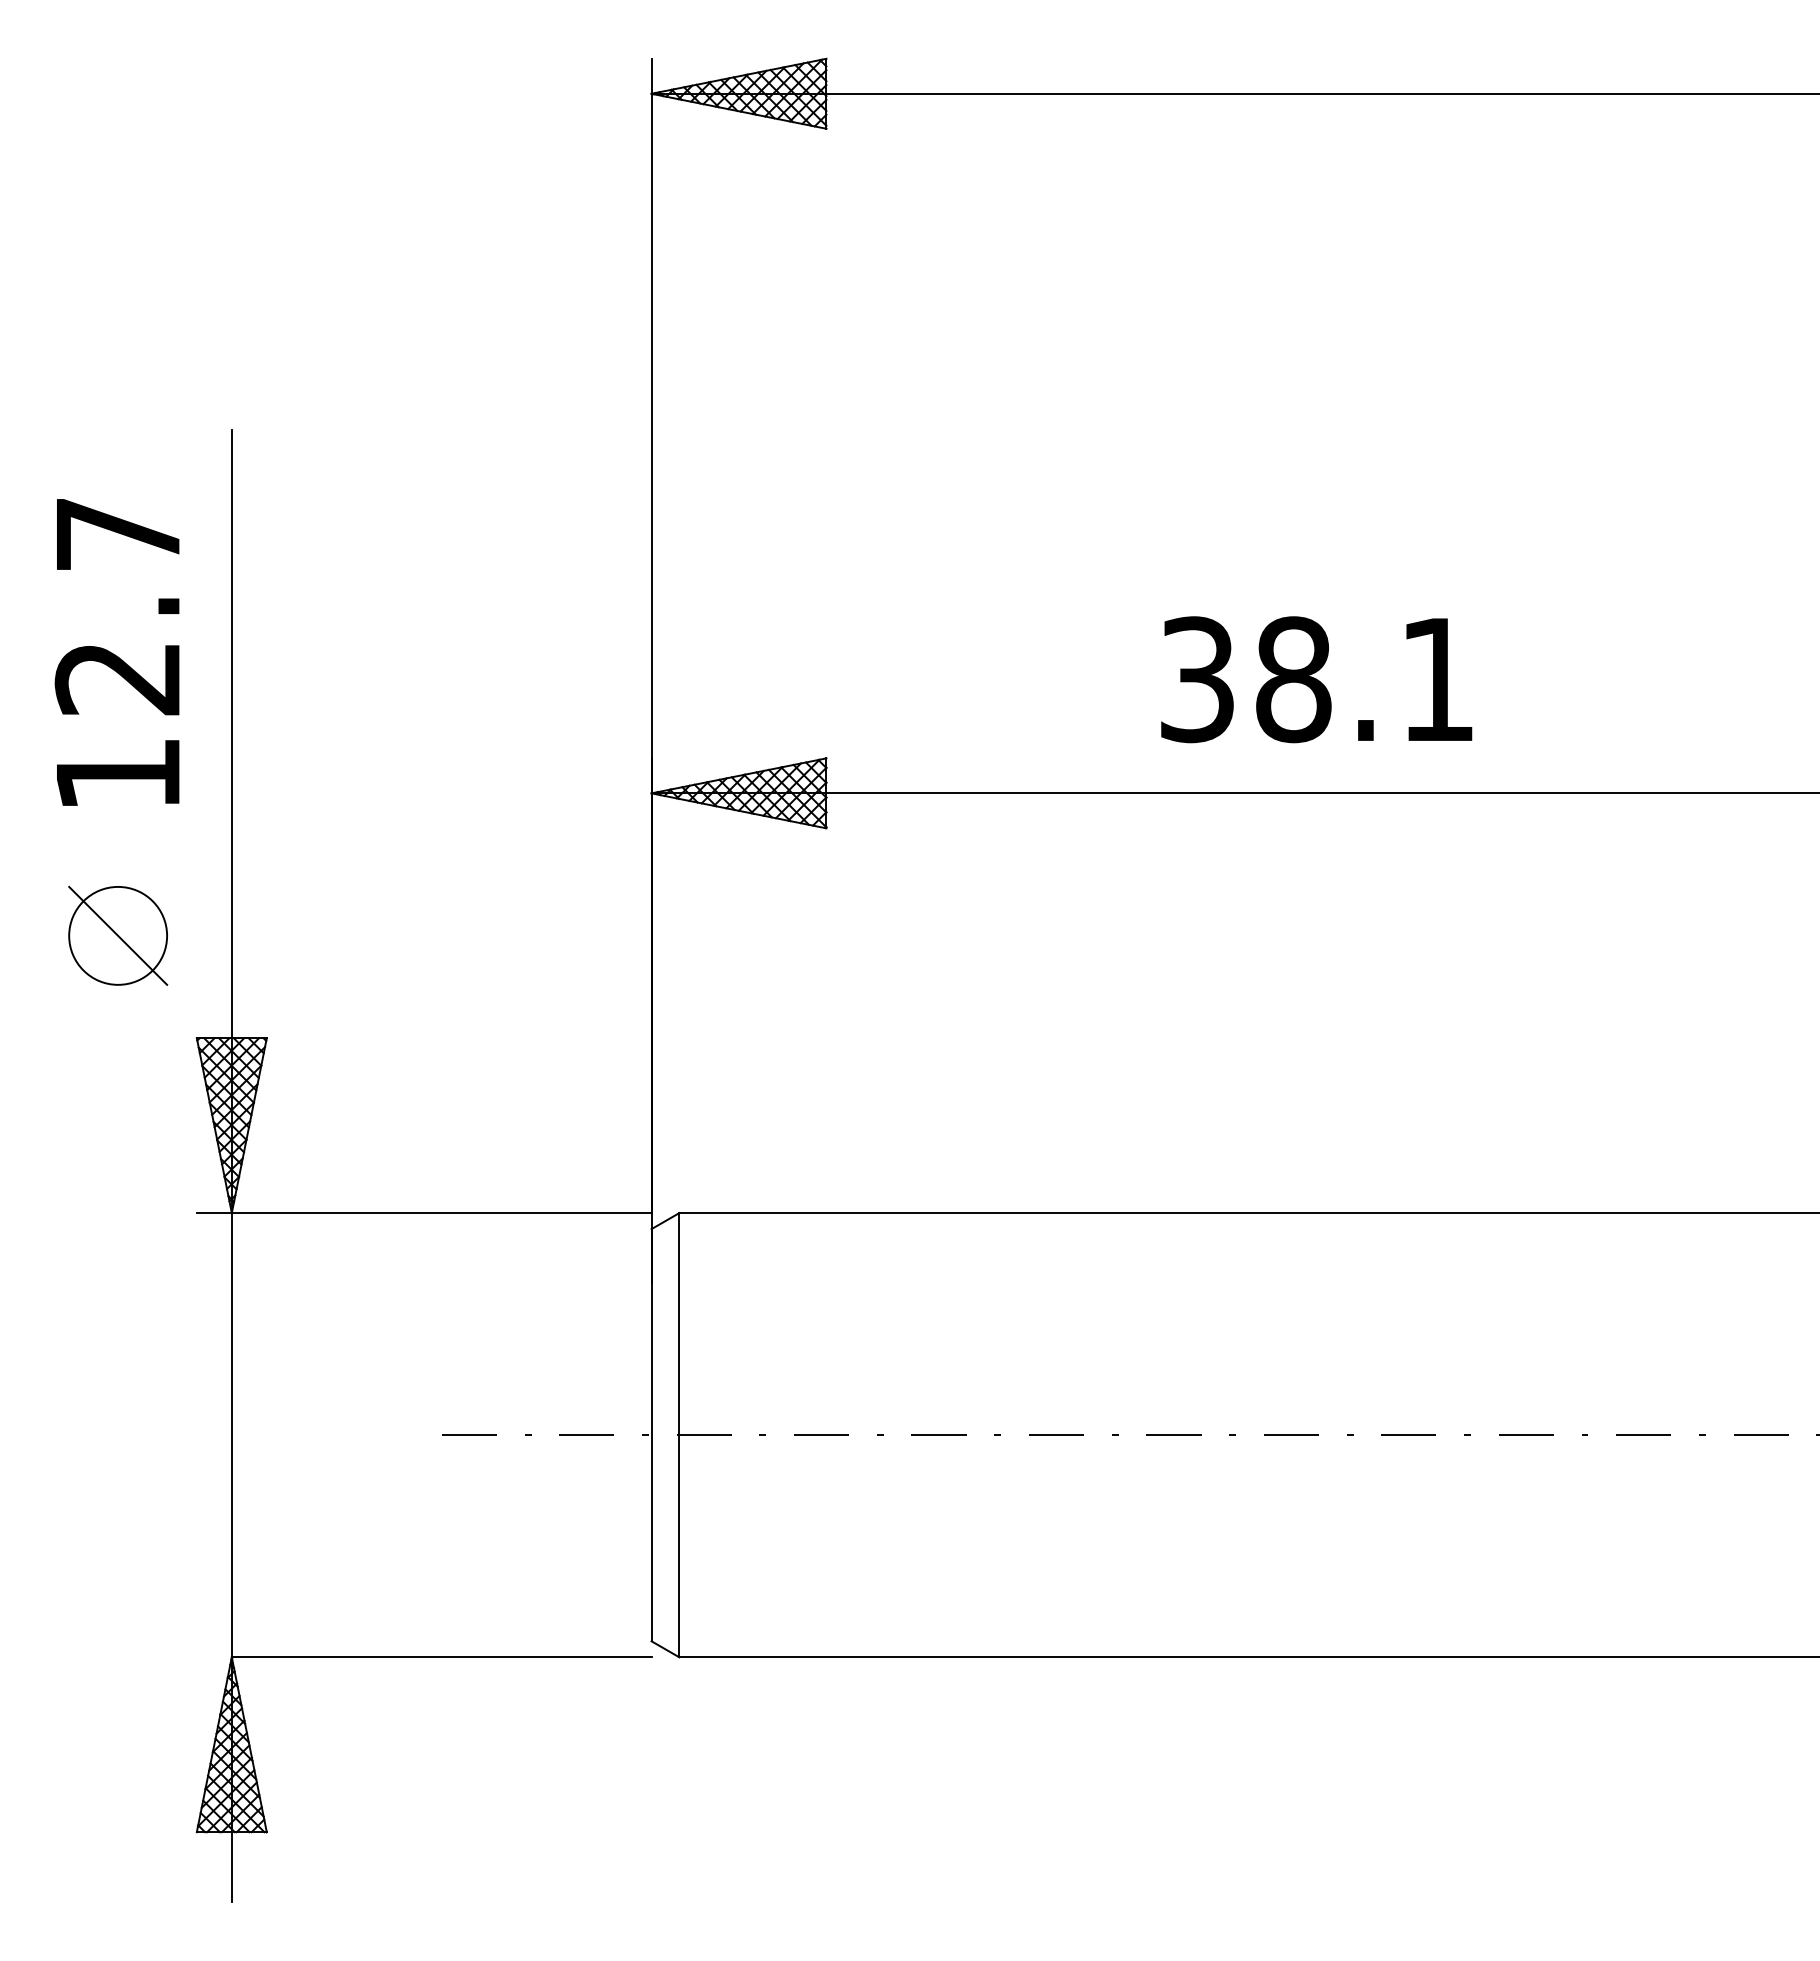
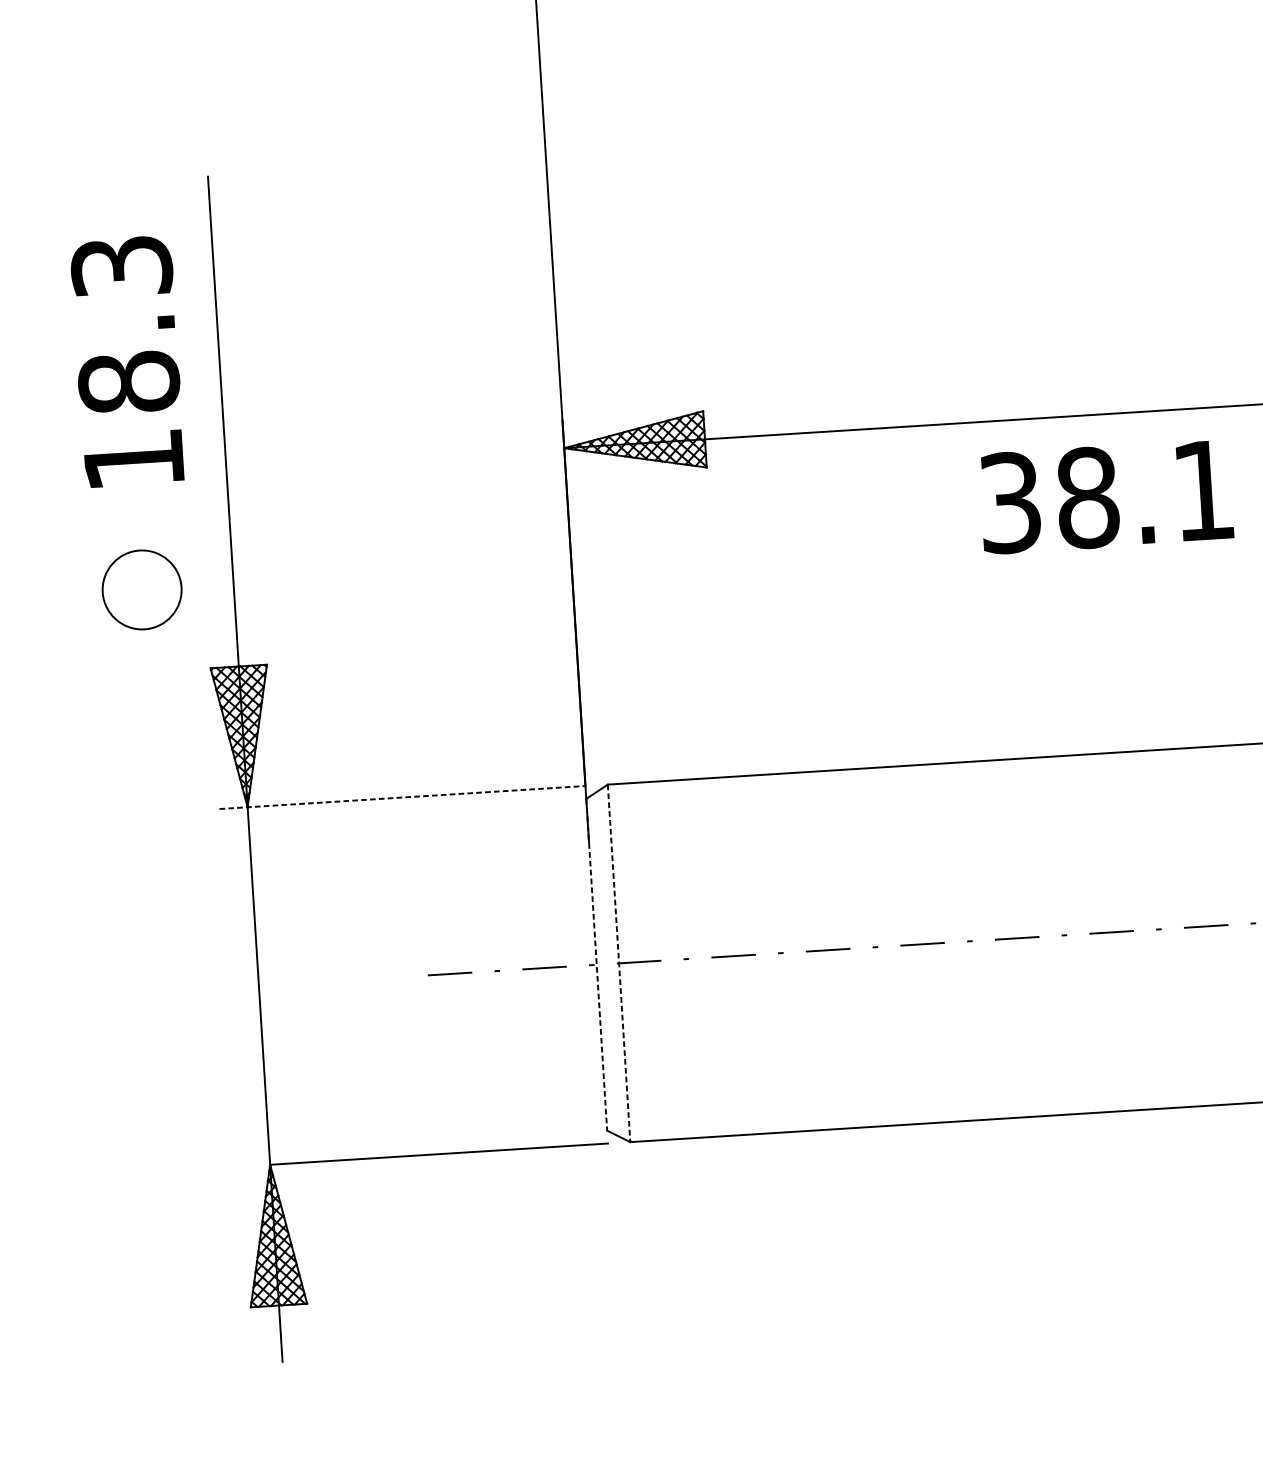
text: (117, 606) -> (124, 324), 12.7 -> 18.3
text: (1316, 679) -> (1106, 496), moved
line: (118, 935) -> (142, 589), removed
line: (424, 1213) -> (402, 797), solid -> dashed
line: (651, 1435) -> (596, 965), solid -> dashed
line: (679, 1435) -> (619, 963), solid -> dashed

